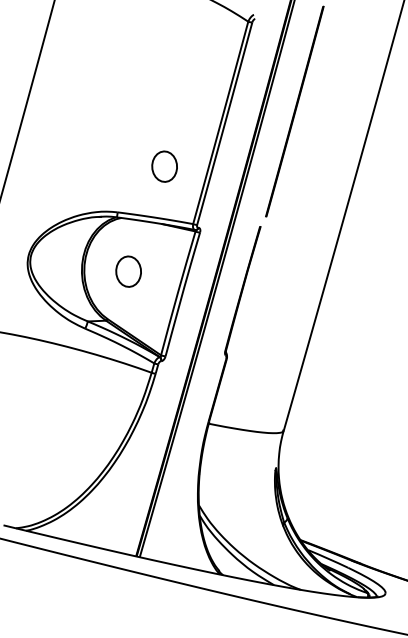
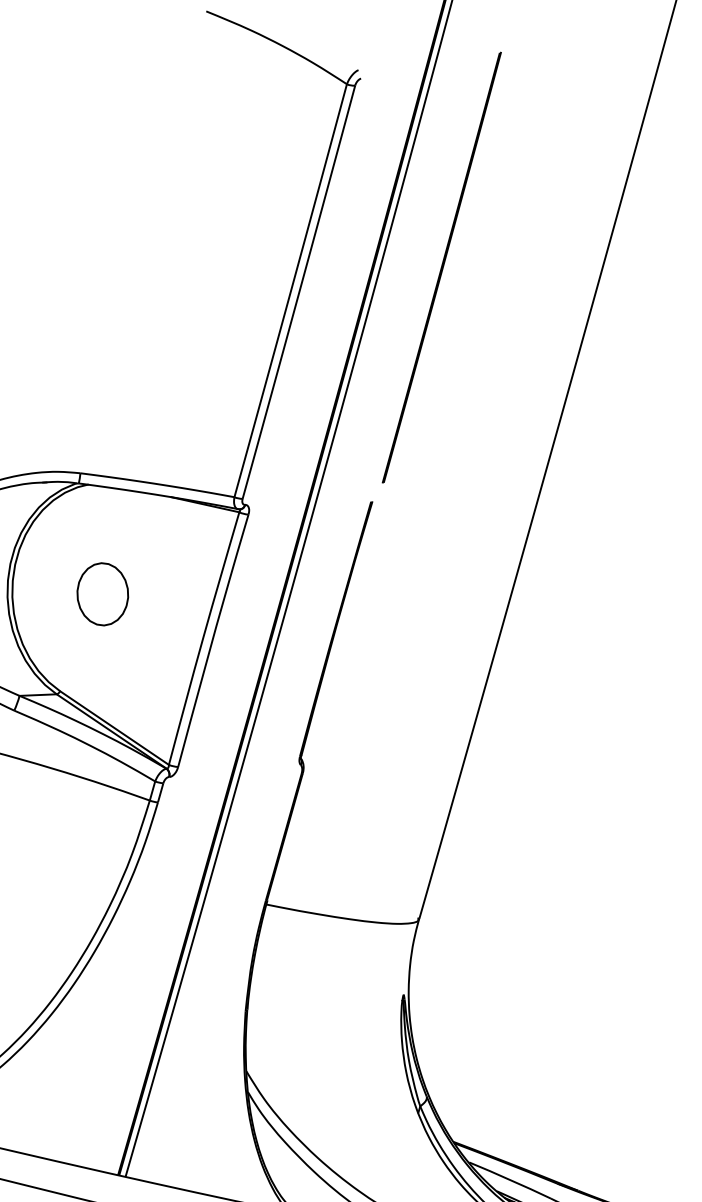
part: (164, 166) -> (175, 379), removed

